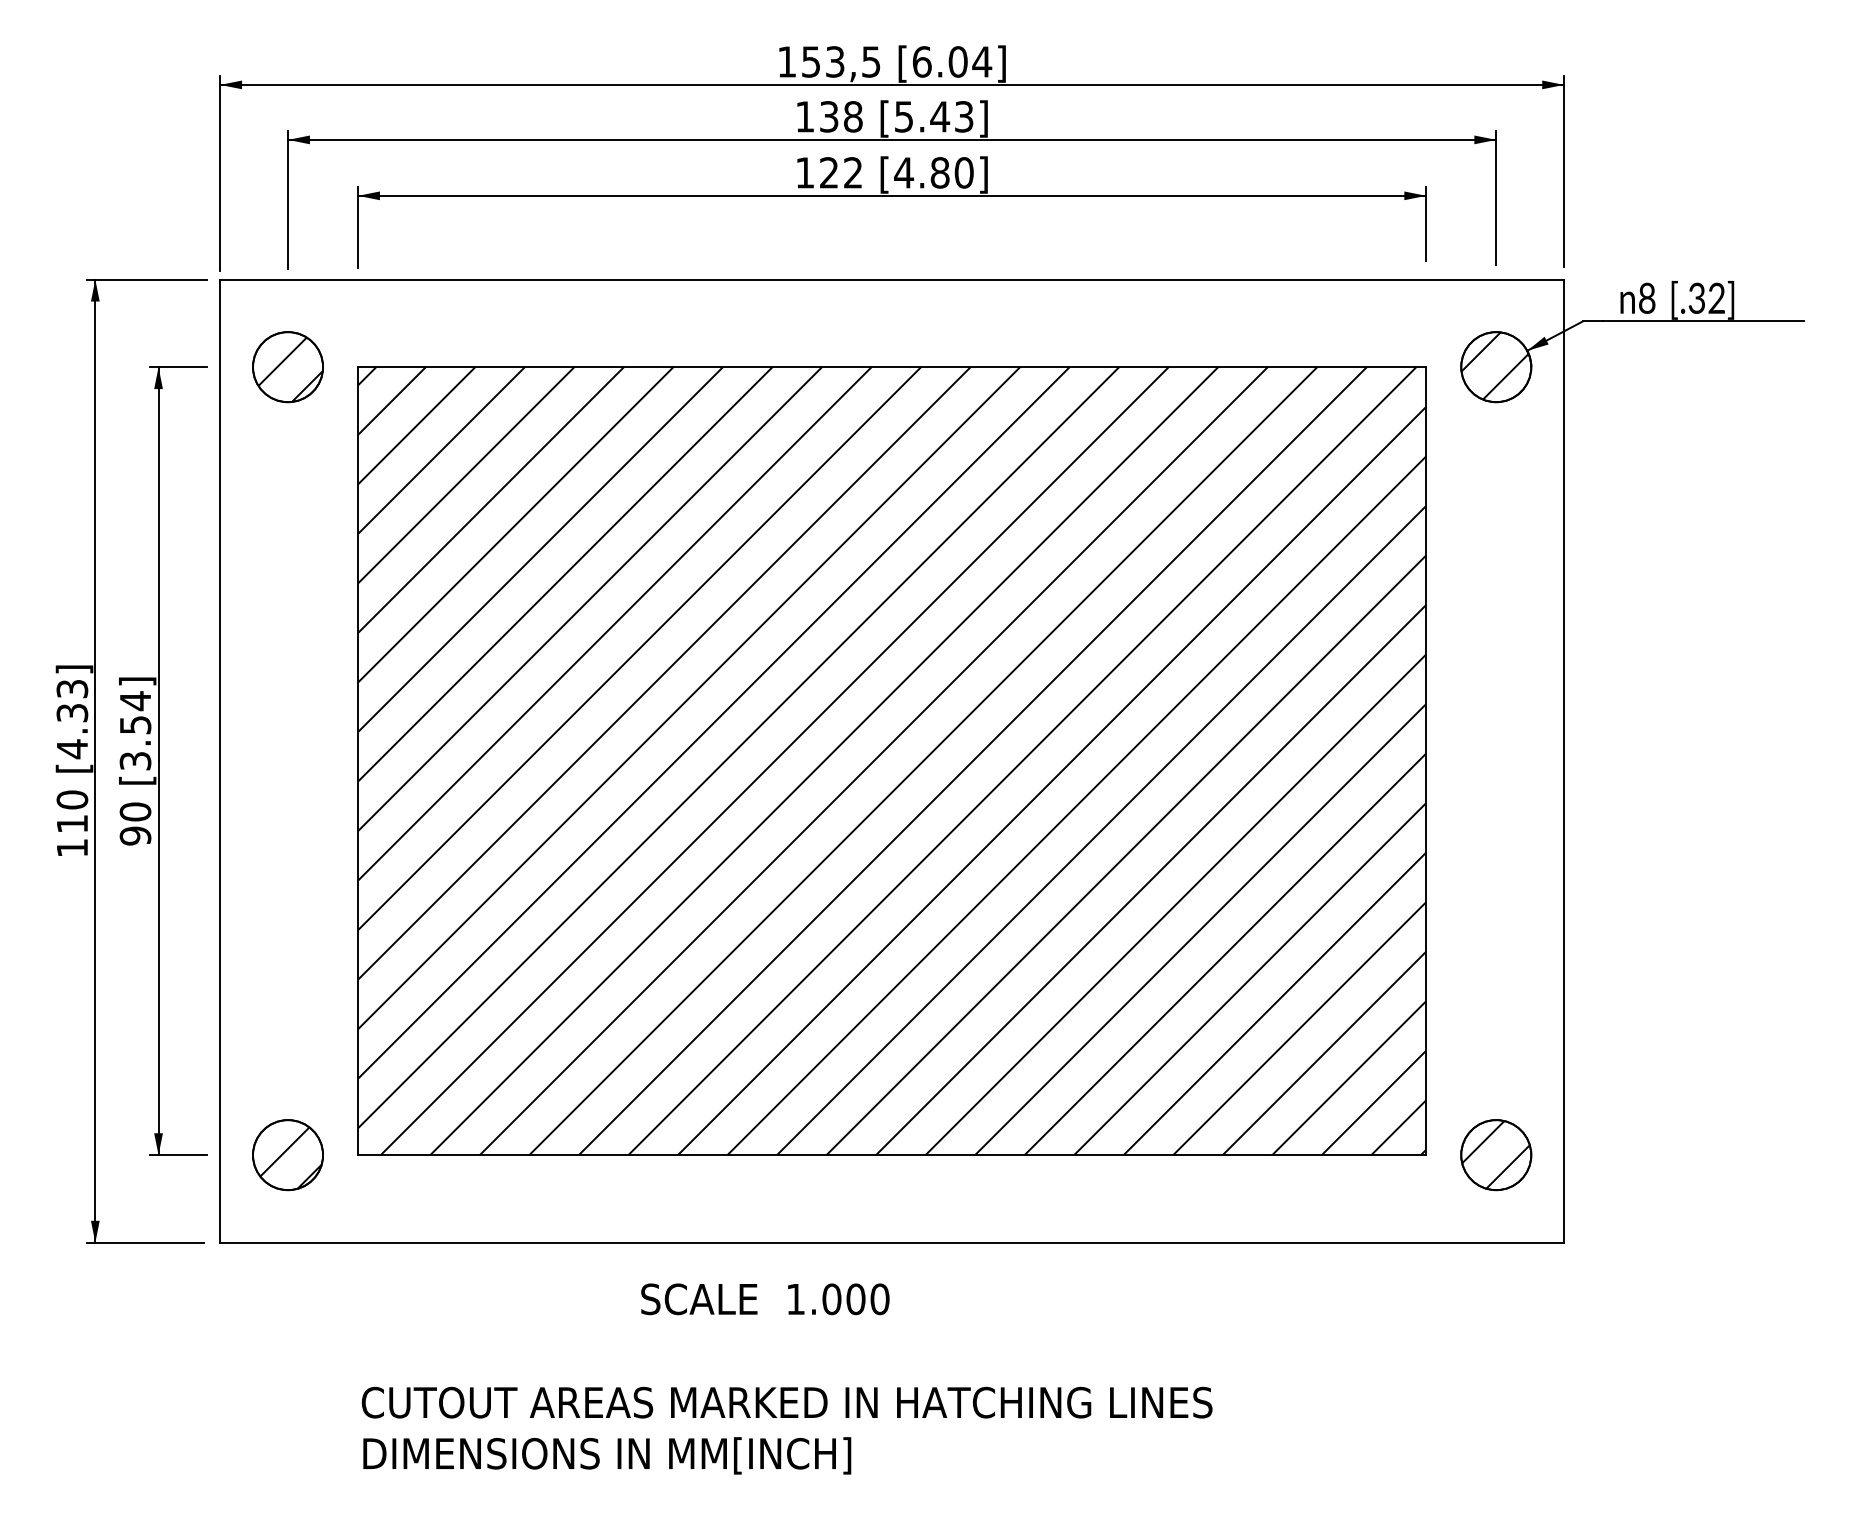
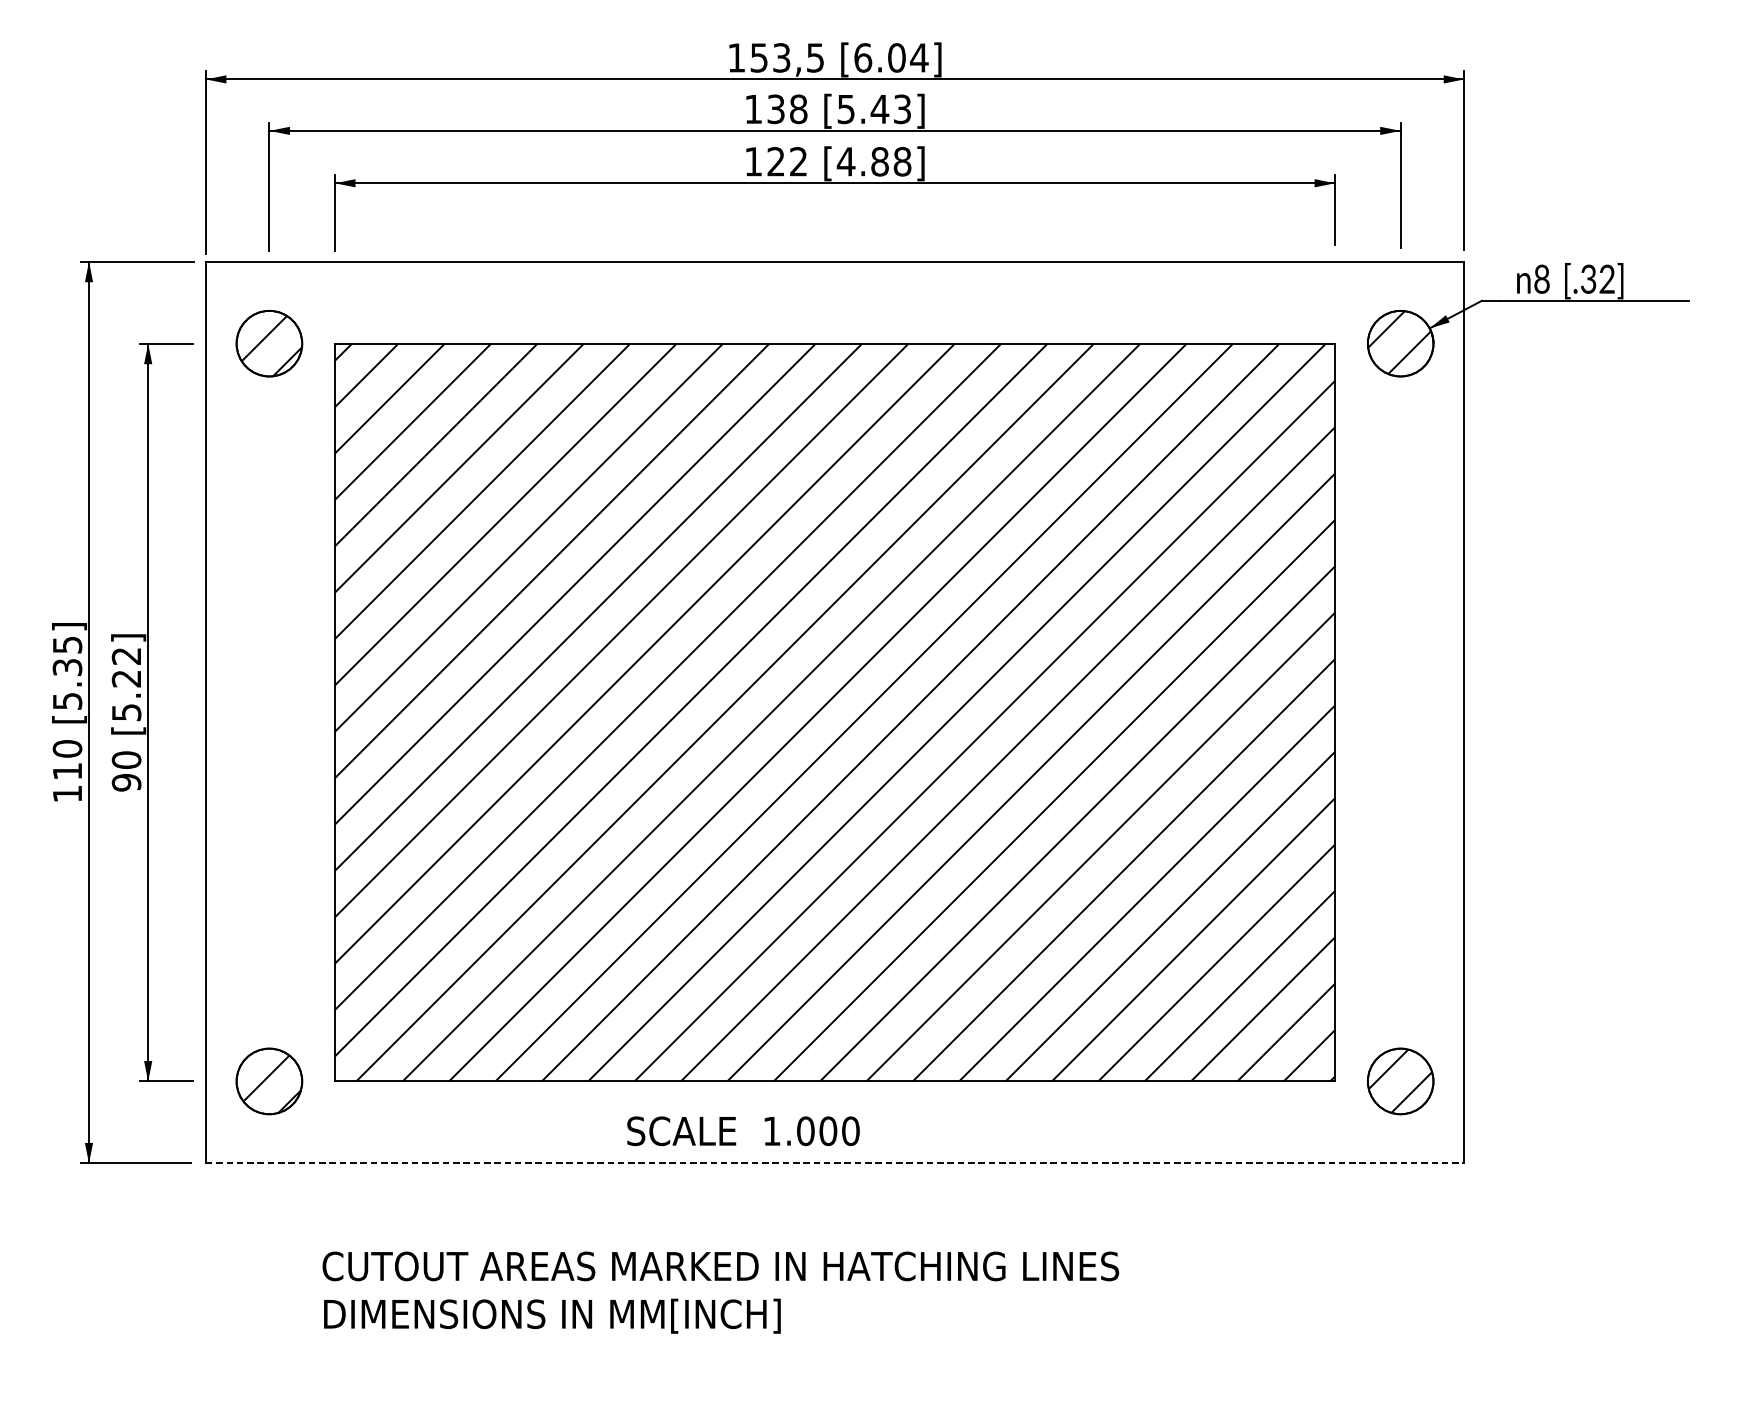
text: (963, 172) -> (901, 161), [4.80] -> [4.88]
text: (72, 719) -> (67, 673), [4.33] -> [5.35]
text: (135, 730) -> (126, 683), [3.54] -> [5.22]
line: (892, 1242) -> (835, 1163), solid -> dashed
text: (765, 1299) -> (743, 1131), moved
text: (786, 1430) -> (720, 1292), moved

